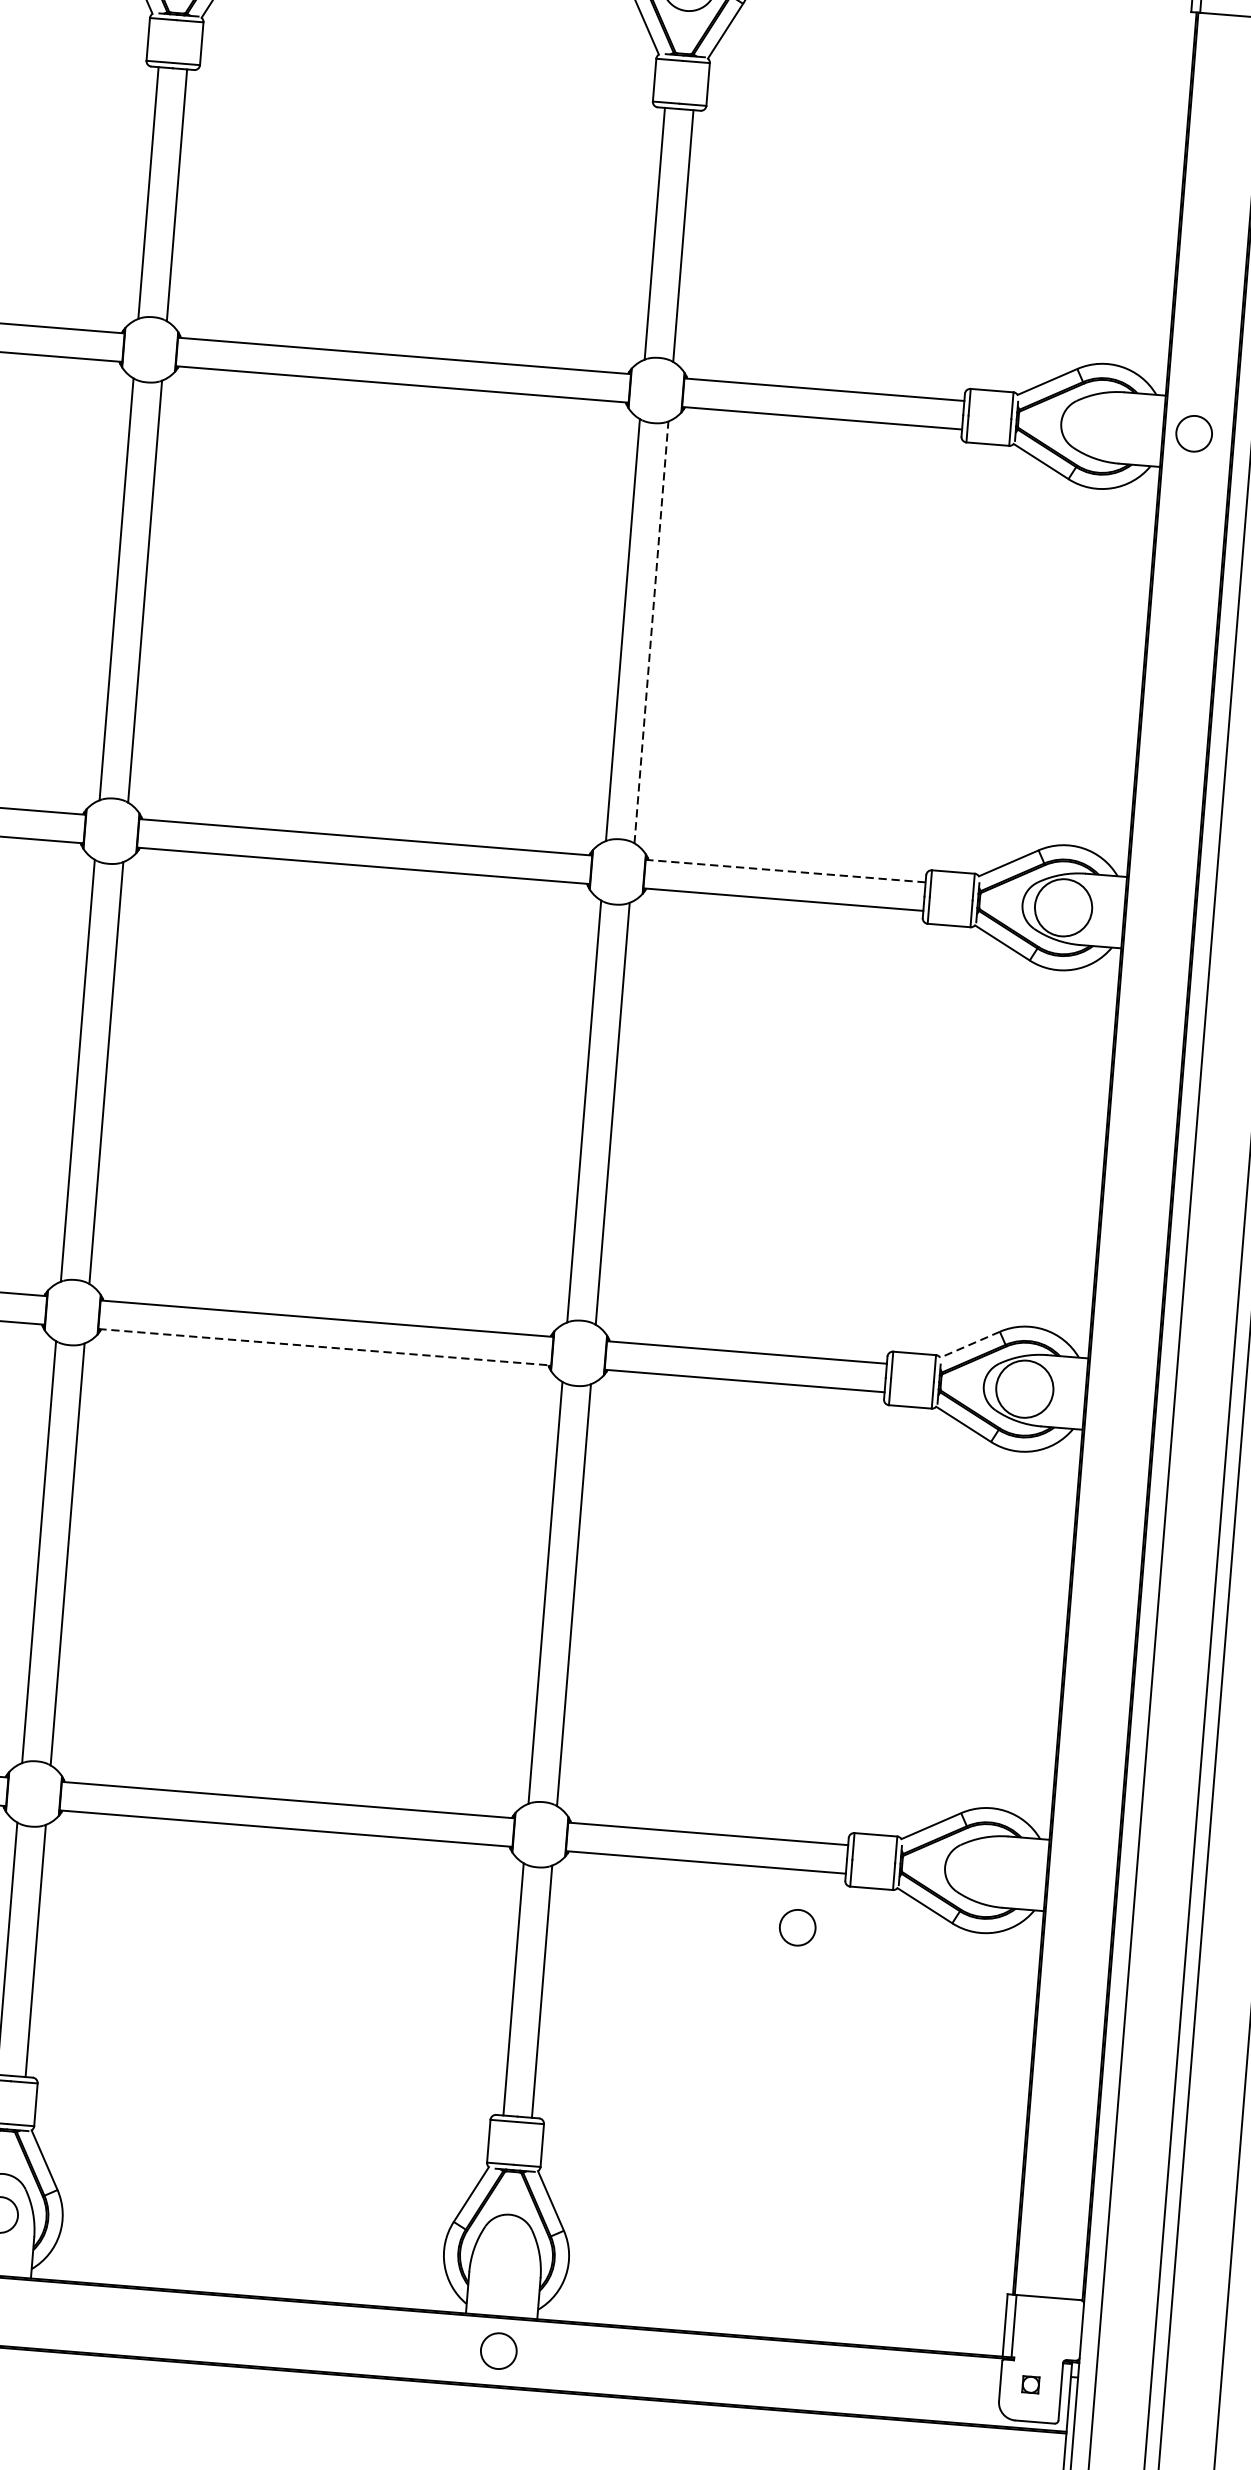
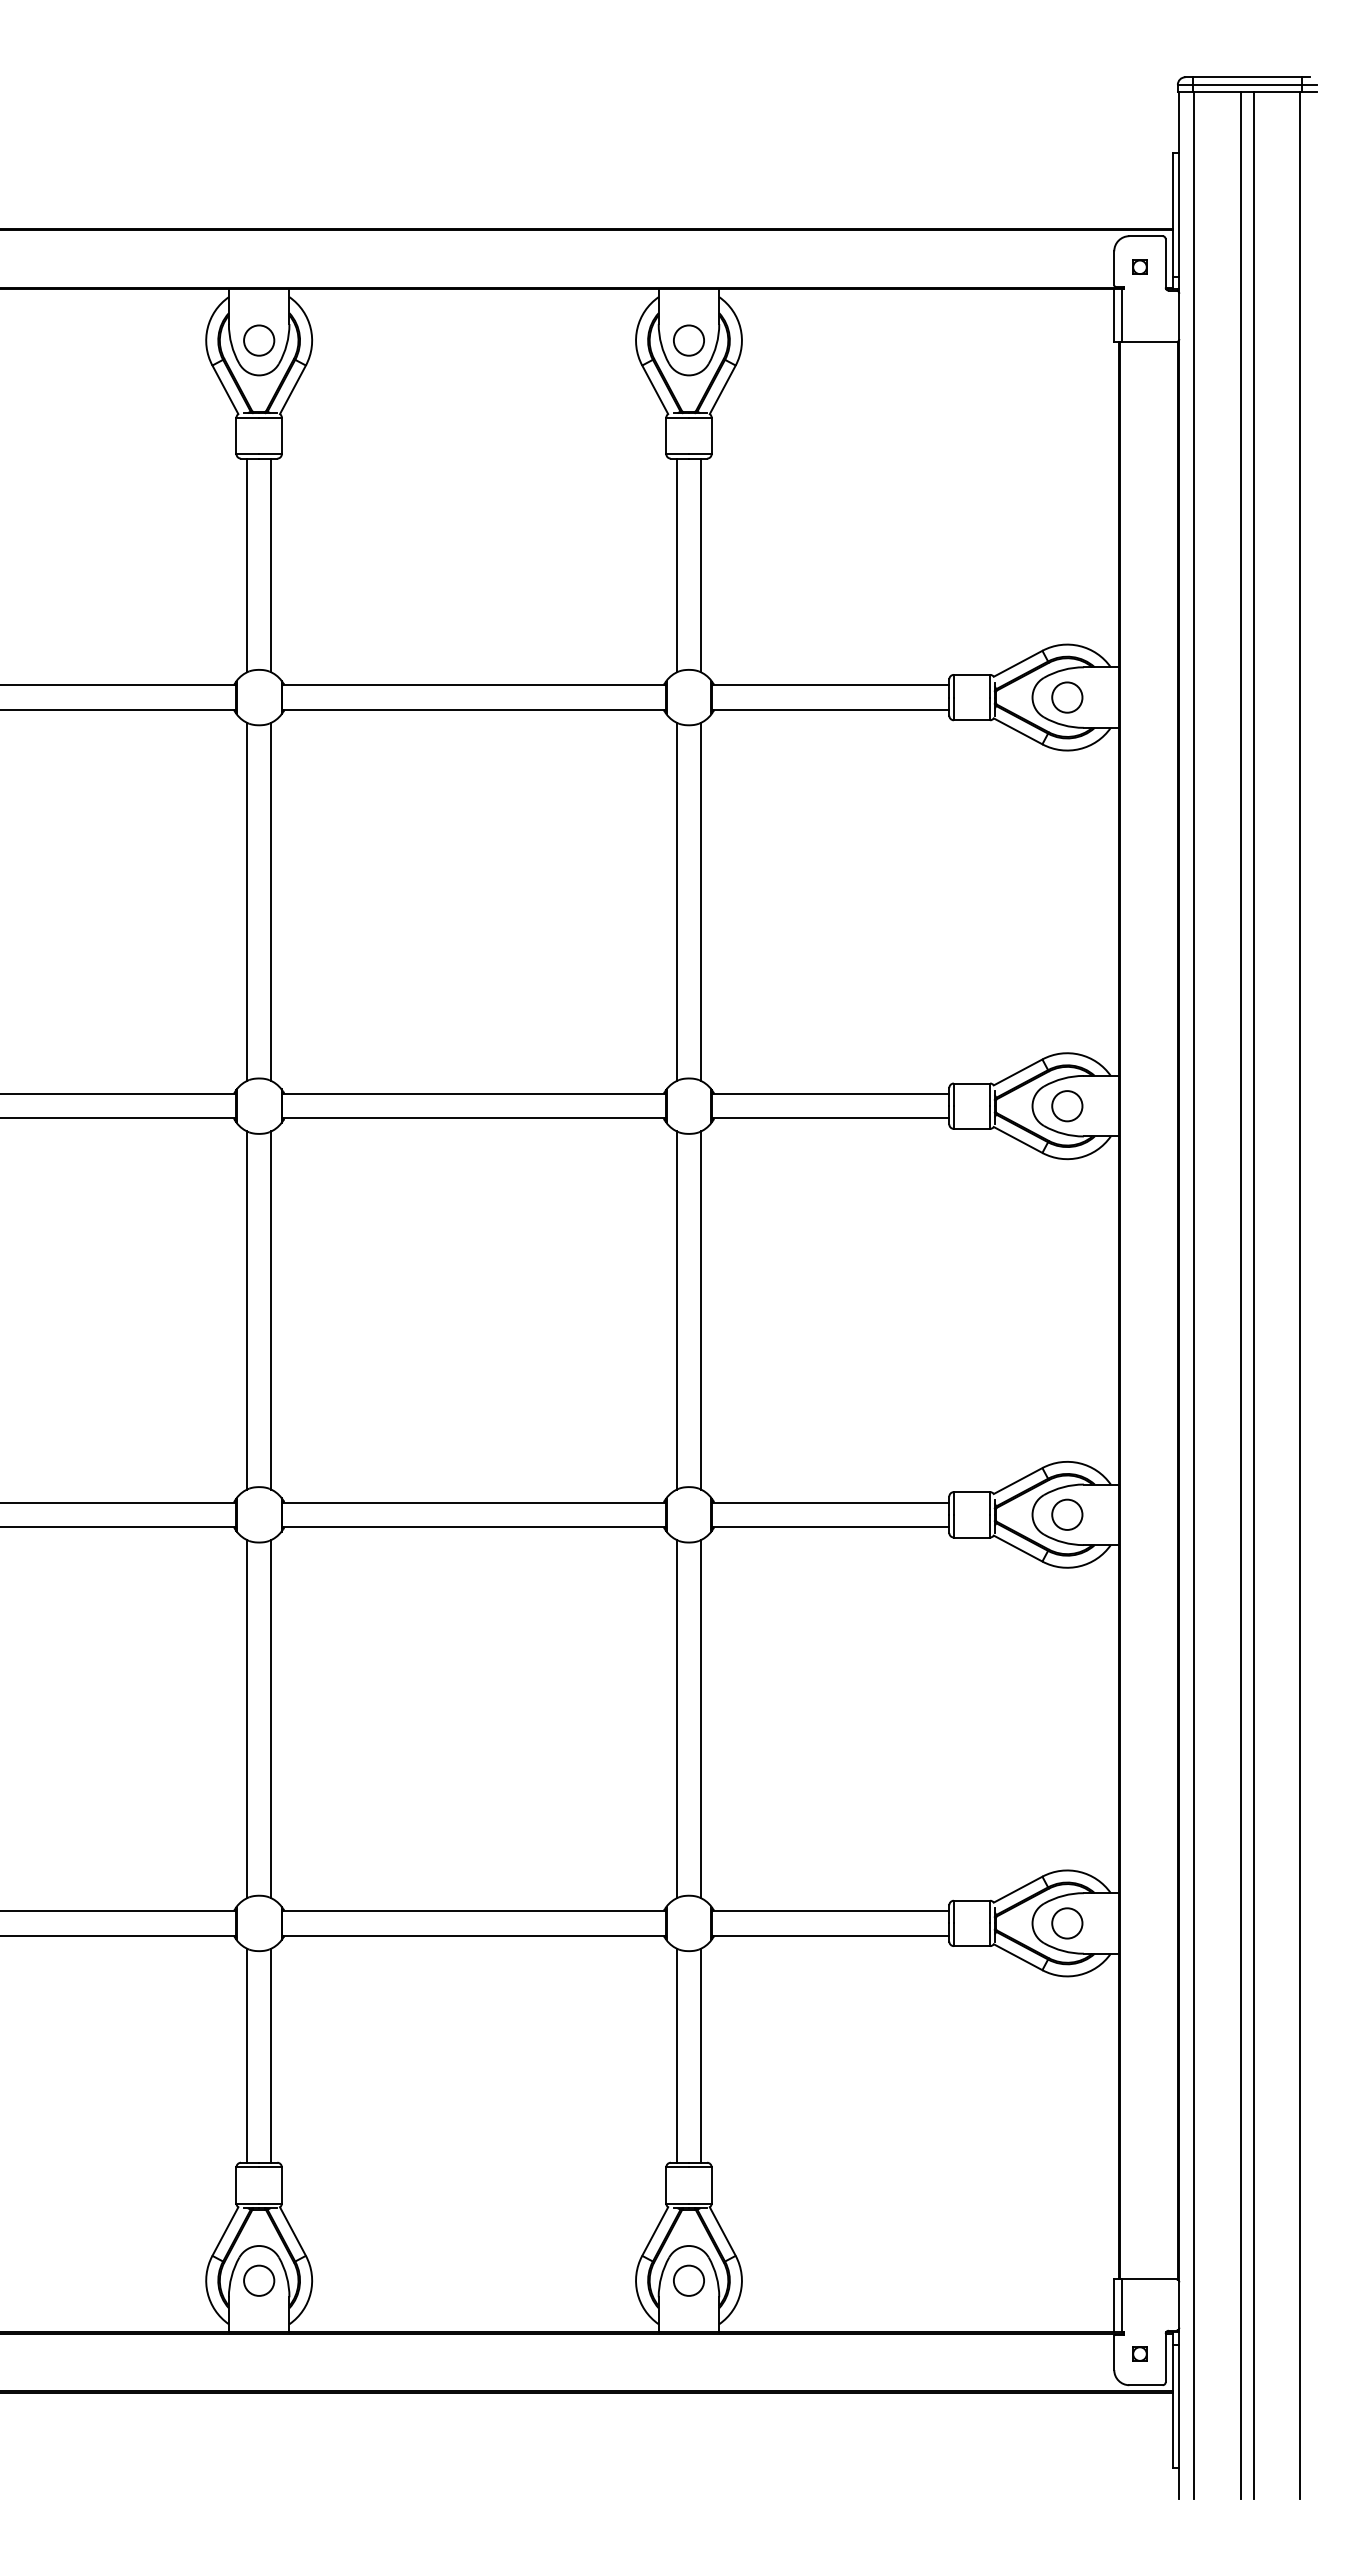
circle: (1194, 433) -> (1067, 697), moved
line: (651, 631) -> (701, 901), dashed -> solid
line: (785, 871) -> (830, 1094), dashed -> solid
circle: (1063, 908) -> (1067, 1106), size x0.62
line: (970, 1345) -> (1018, 1481), dashed -> solid
line: (325, 1346) -> (474, 1526), dashed -> solid
circle: (1025, 1388) -> (1067, 1514), size x0.62
circle: (797, 1927) -> (1067, 1923), moved
circle: (498, 2350) -> (688, 2280), moved

